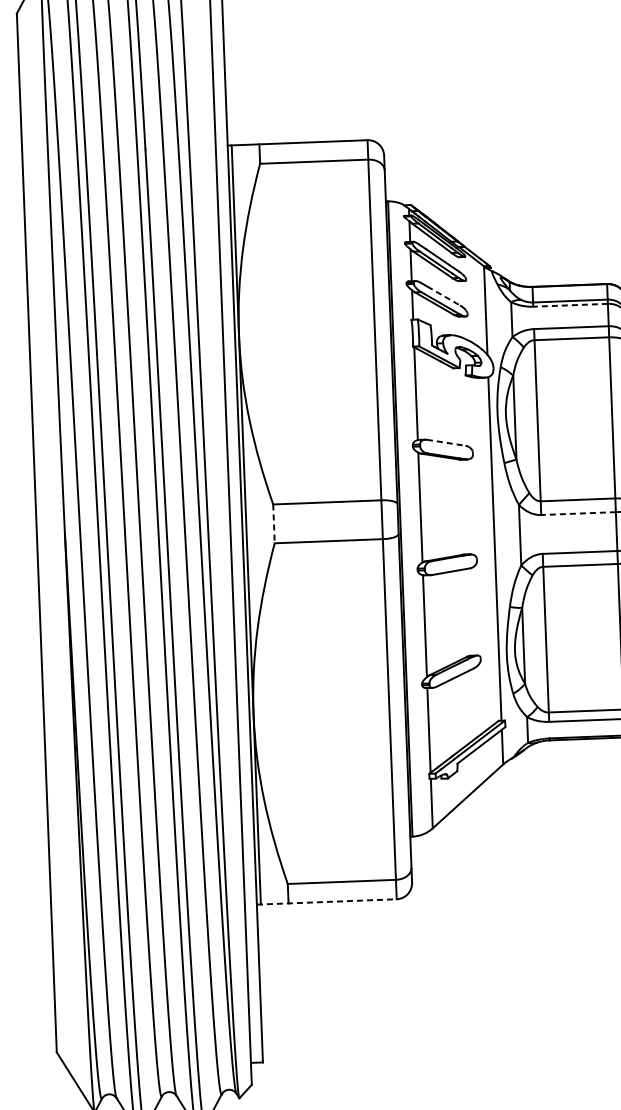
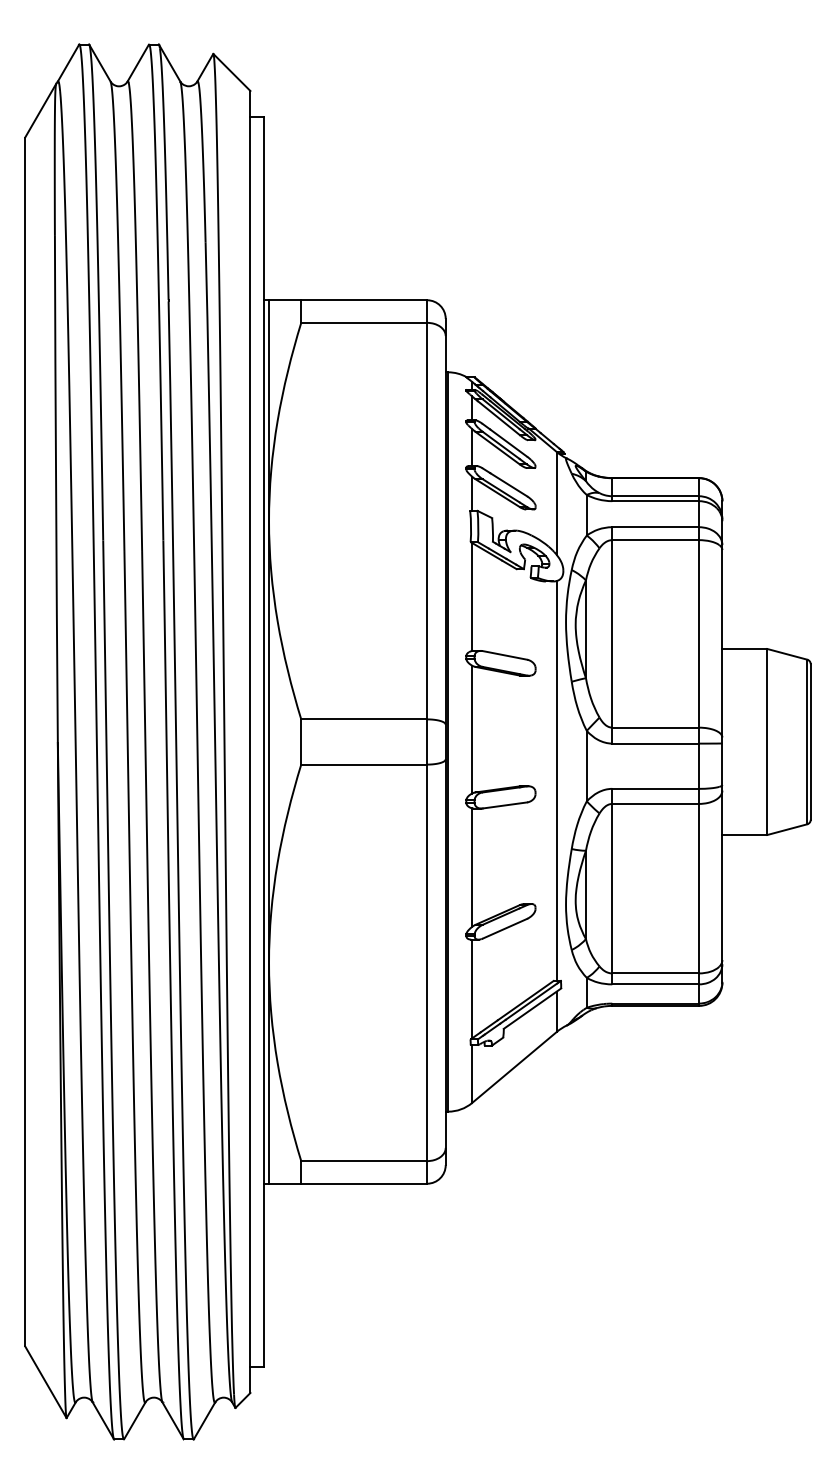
line: (443, 295) -> (508, 484), dashed -> solid
line: (570, 305) -> (655, 501), dashed -> solid
line: (446, 442) -> (505, 655), dashed -> solid
line: (578, 513) -> (655, 743), dashed -> solid
line: (274, 523) -> (301, 741), dashed -> solid
line: (327, 901) -> (346, 1183), dashed -> solid

